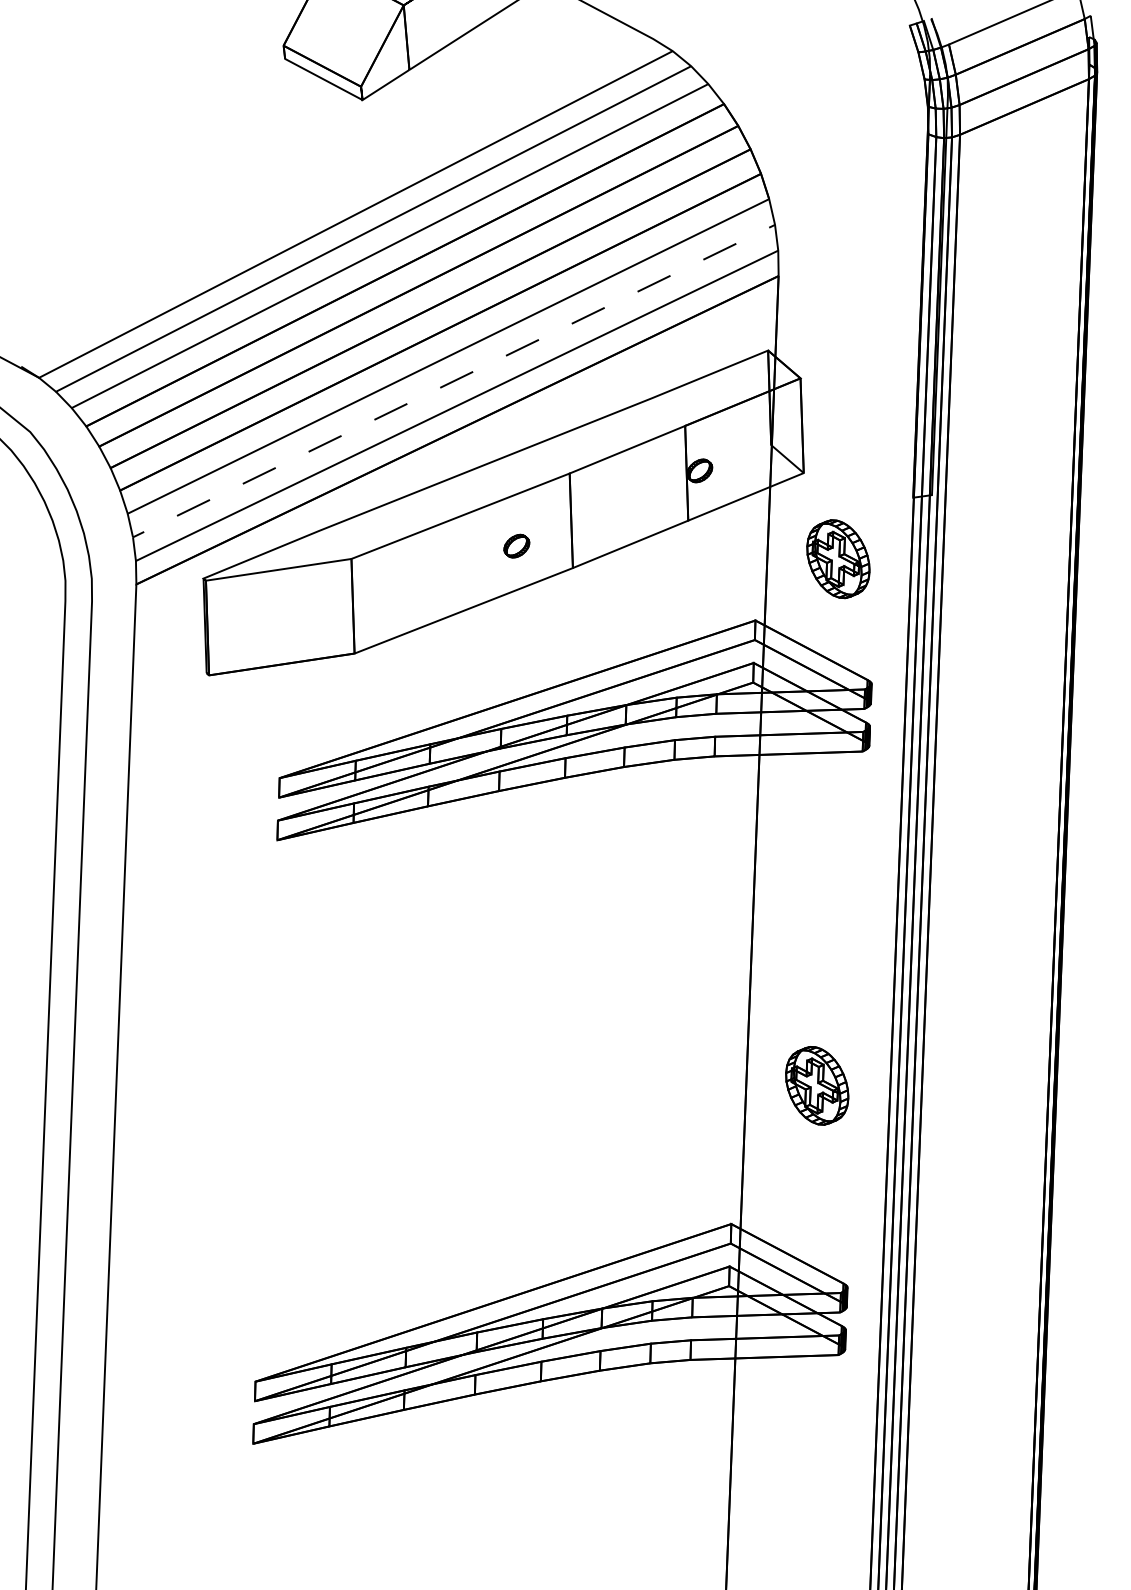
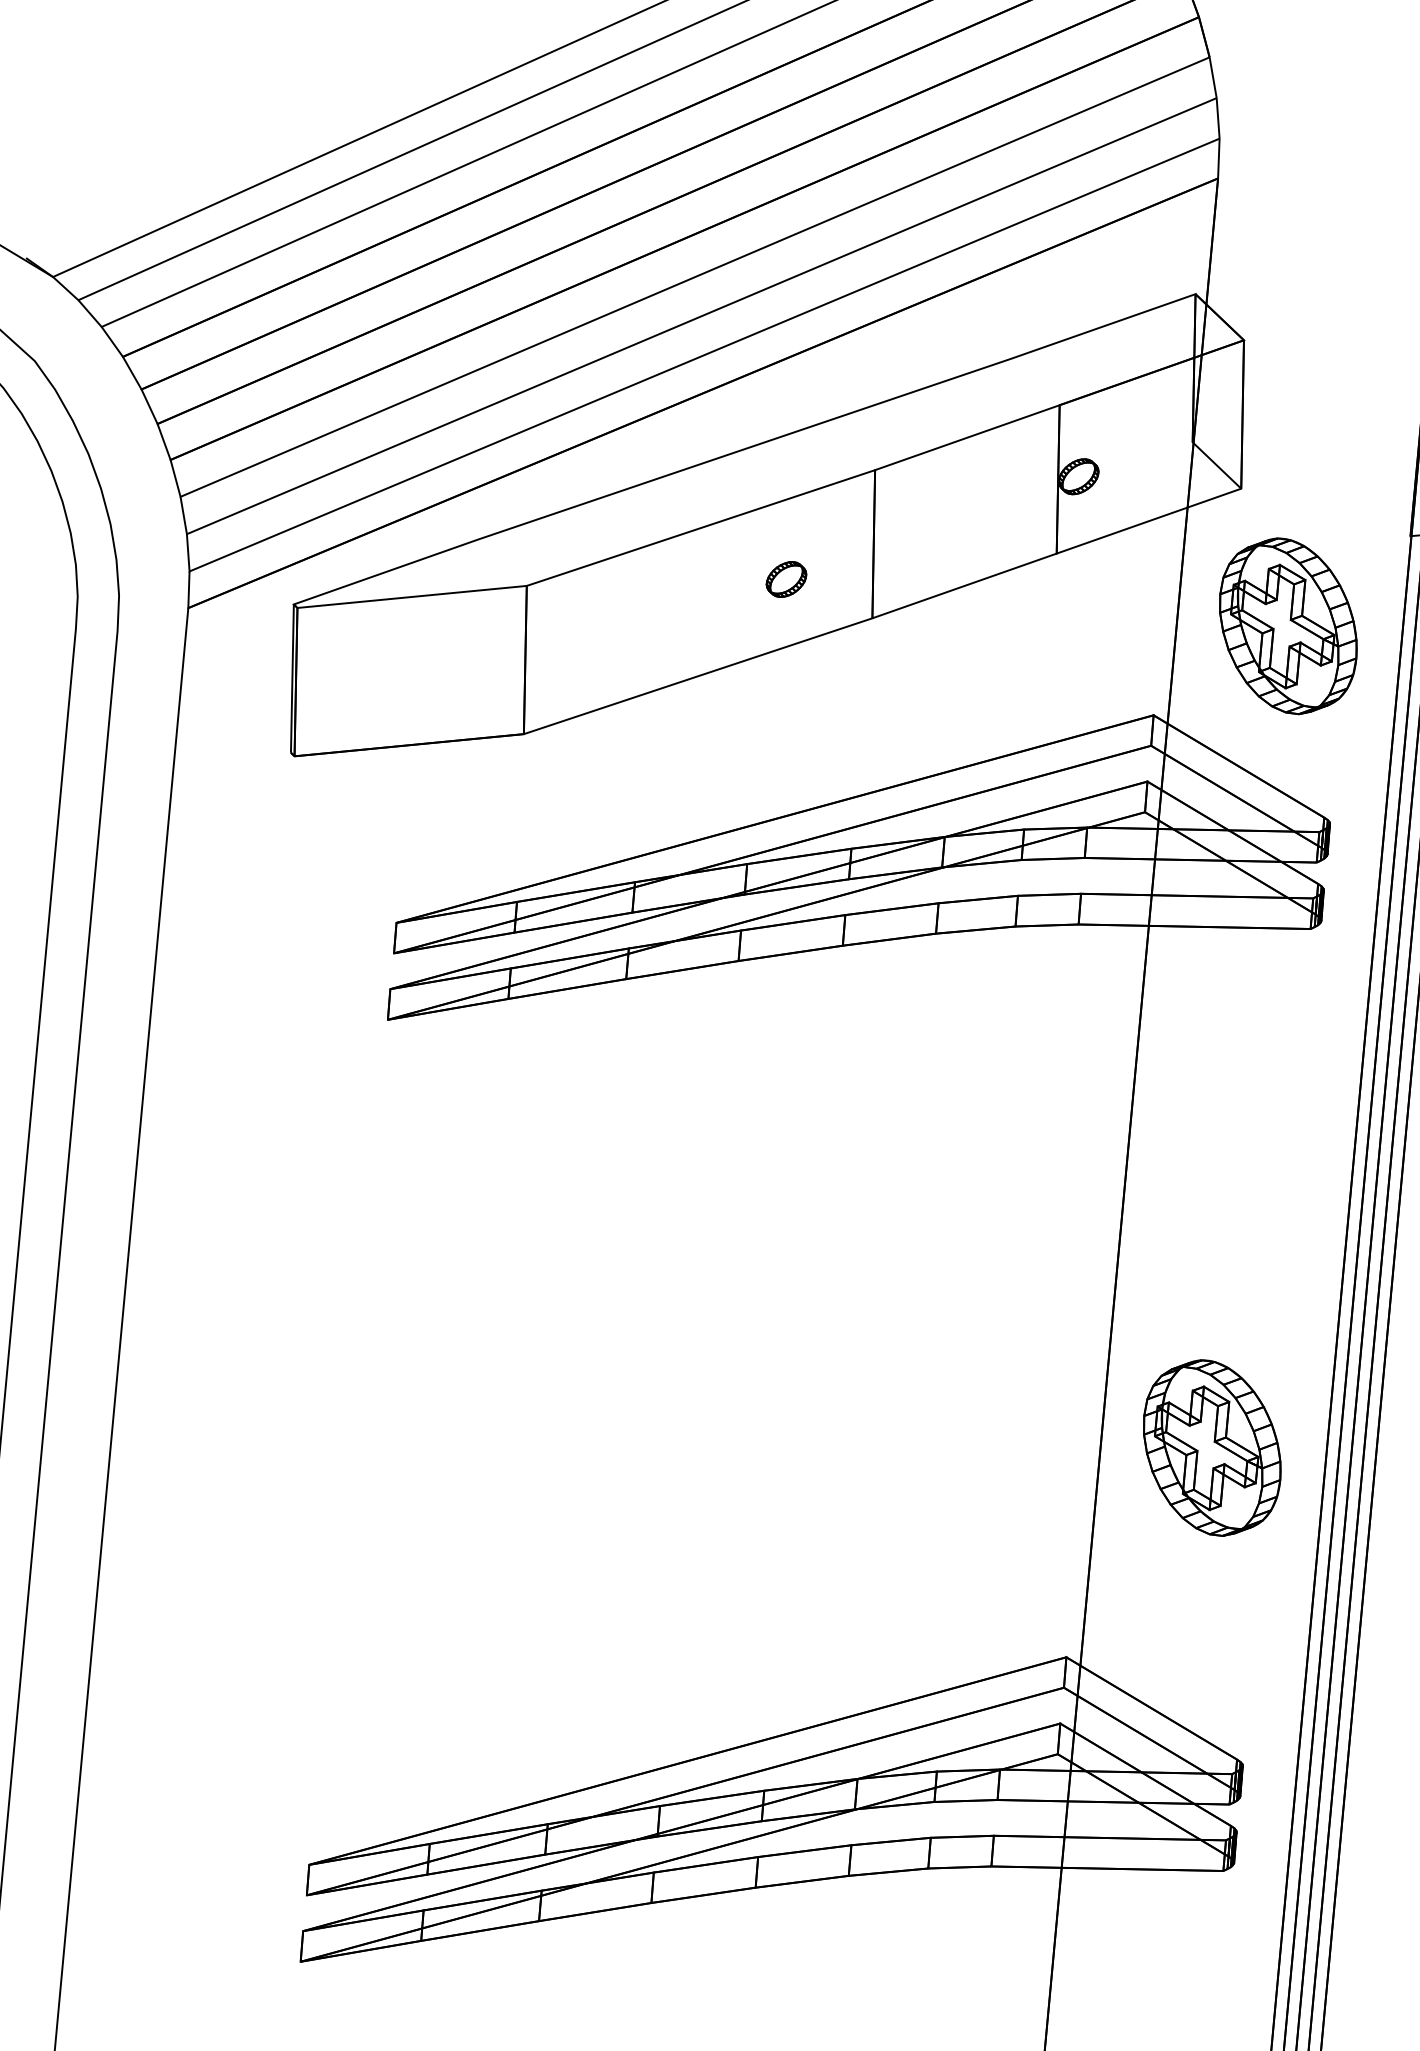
line: (442, 386) -> (683, 323), dashed -> solid
part: (838, 558) -> (1288, 625), size x1.43
part: (816, 1085) -> (1210, 1447), size x1.43

